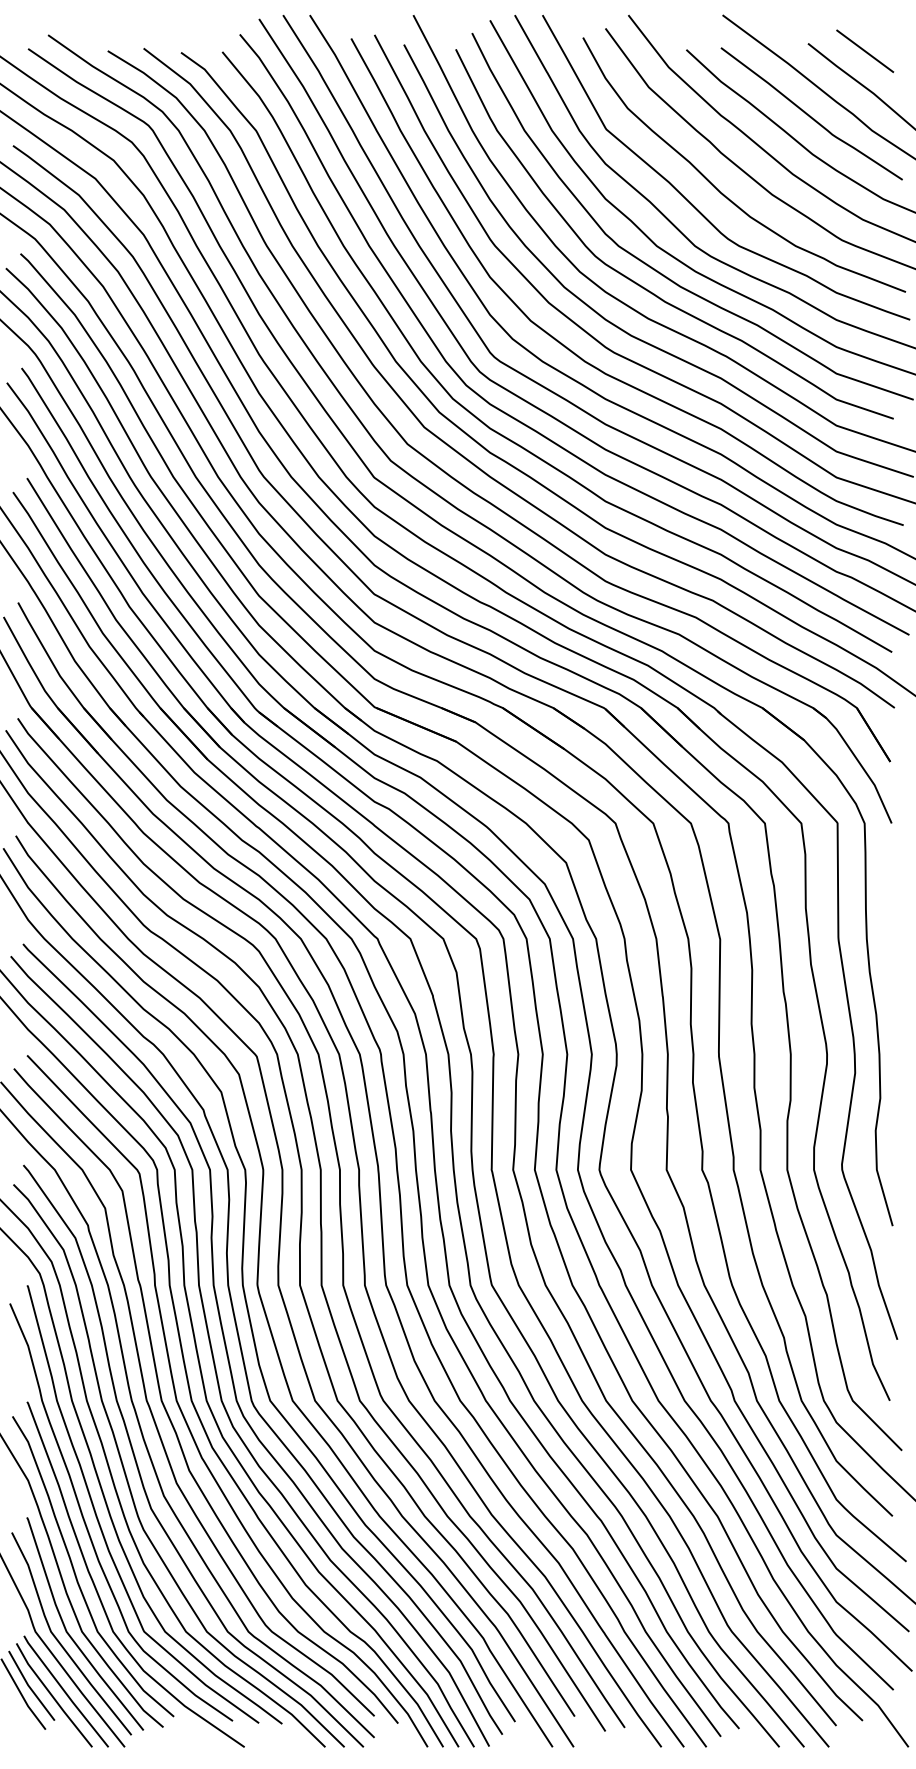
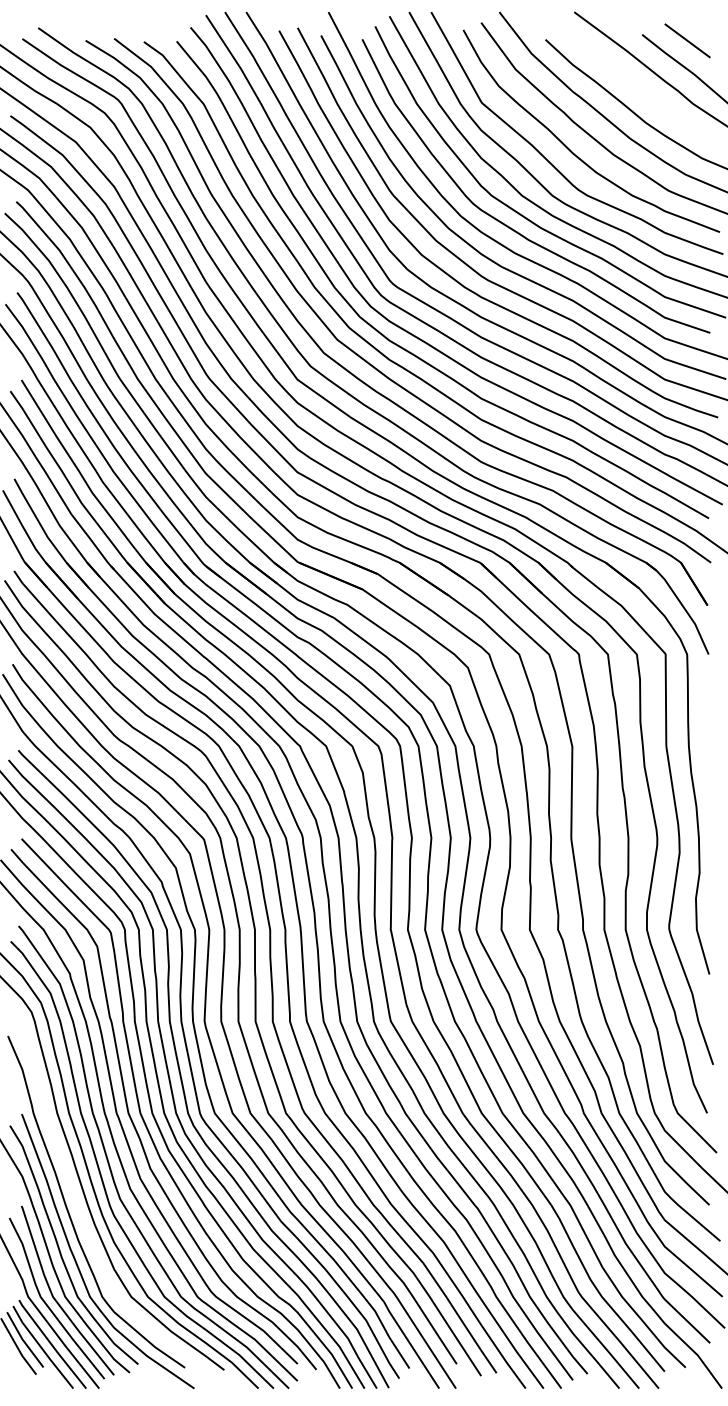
curve: (809, 114) -> (643, 91), removed
curve: (98, 1518) -> (78, 1206), removed

